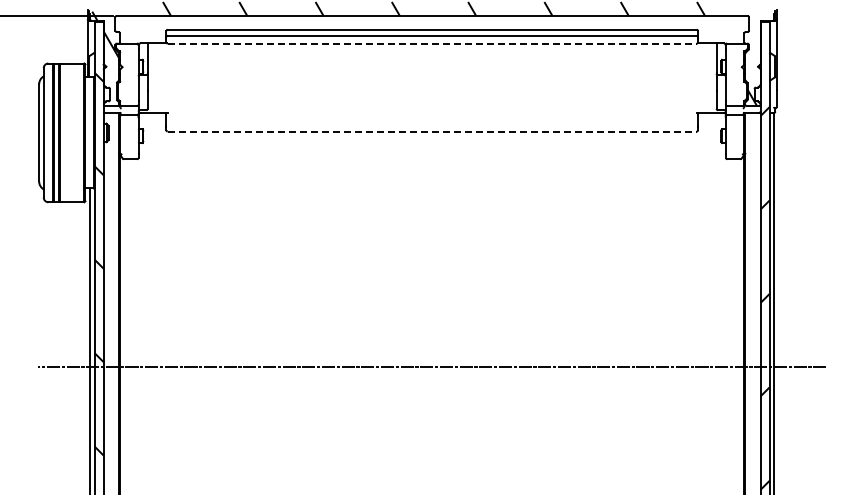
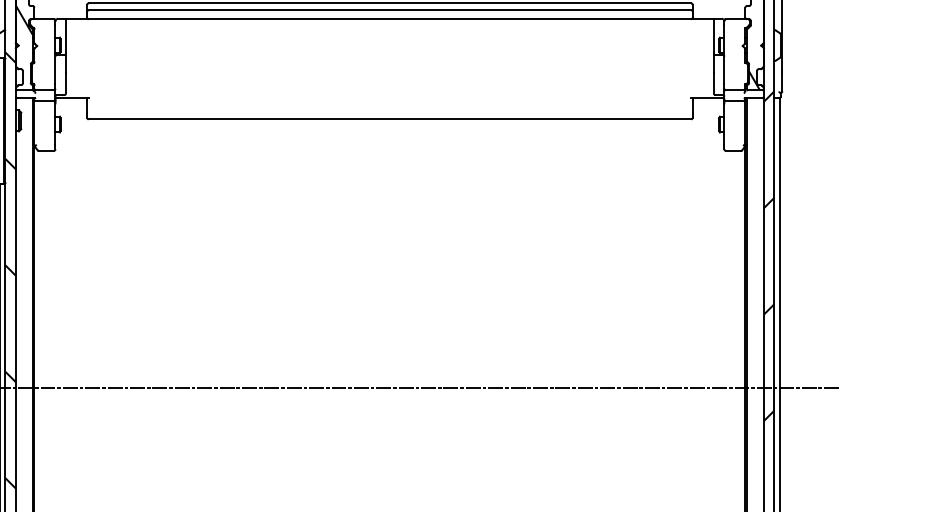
line: (432, 43) -> (390, 19), dashed -> solid
line: (432, 131) -> (390, 119), dashed -> solid

